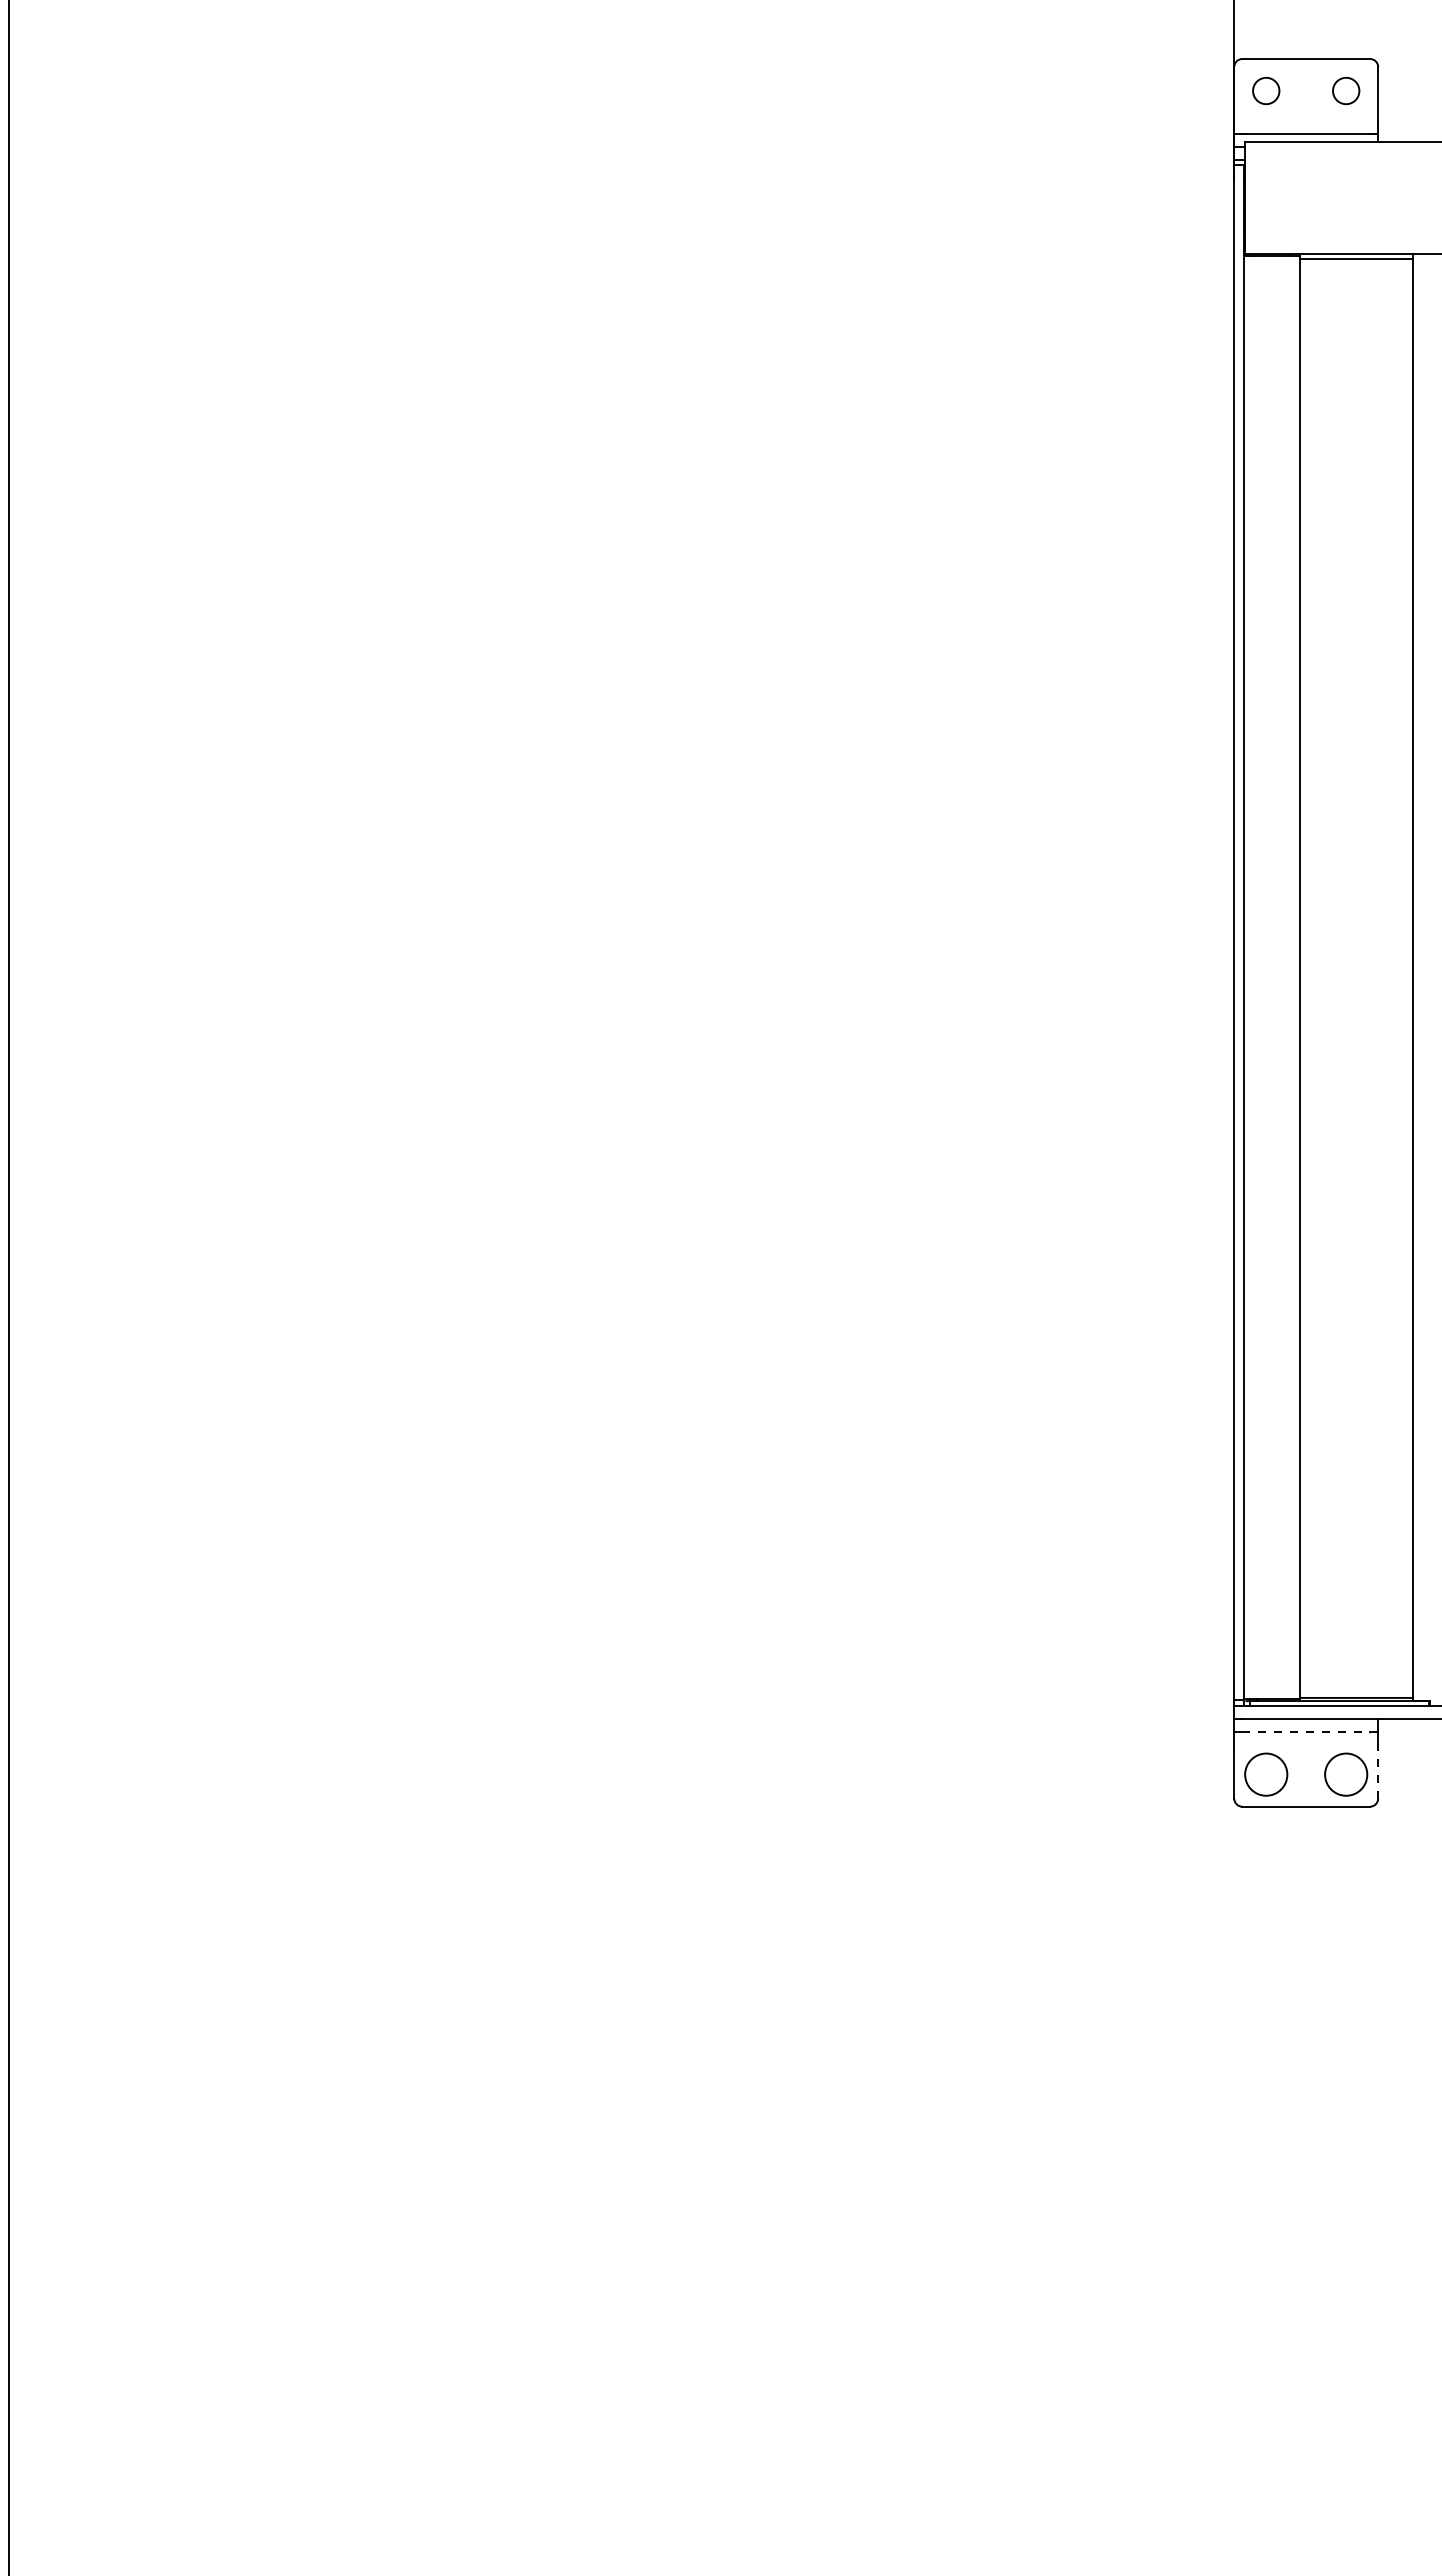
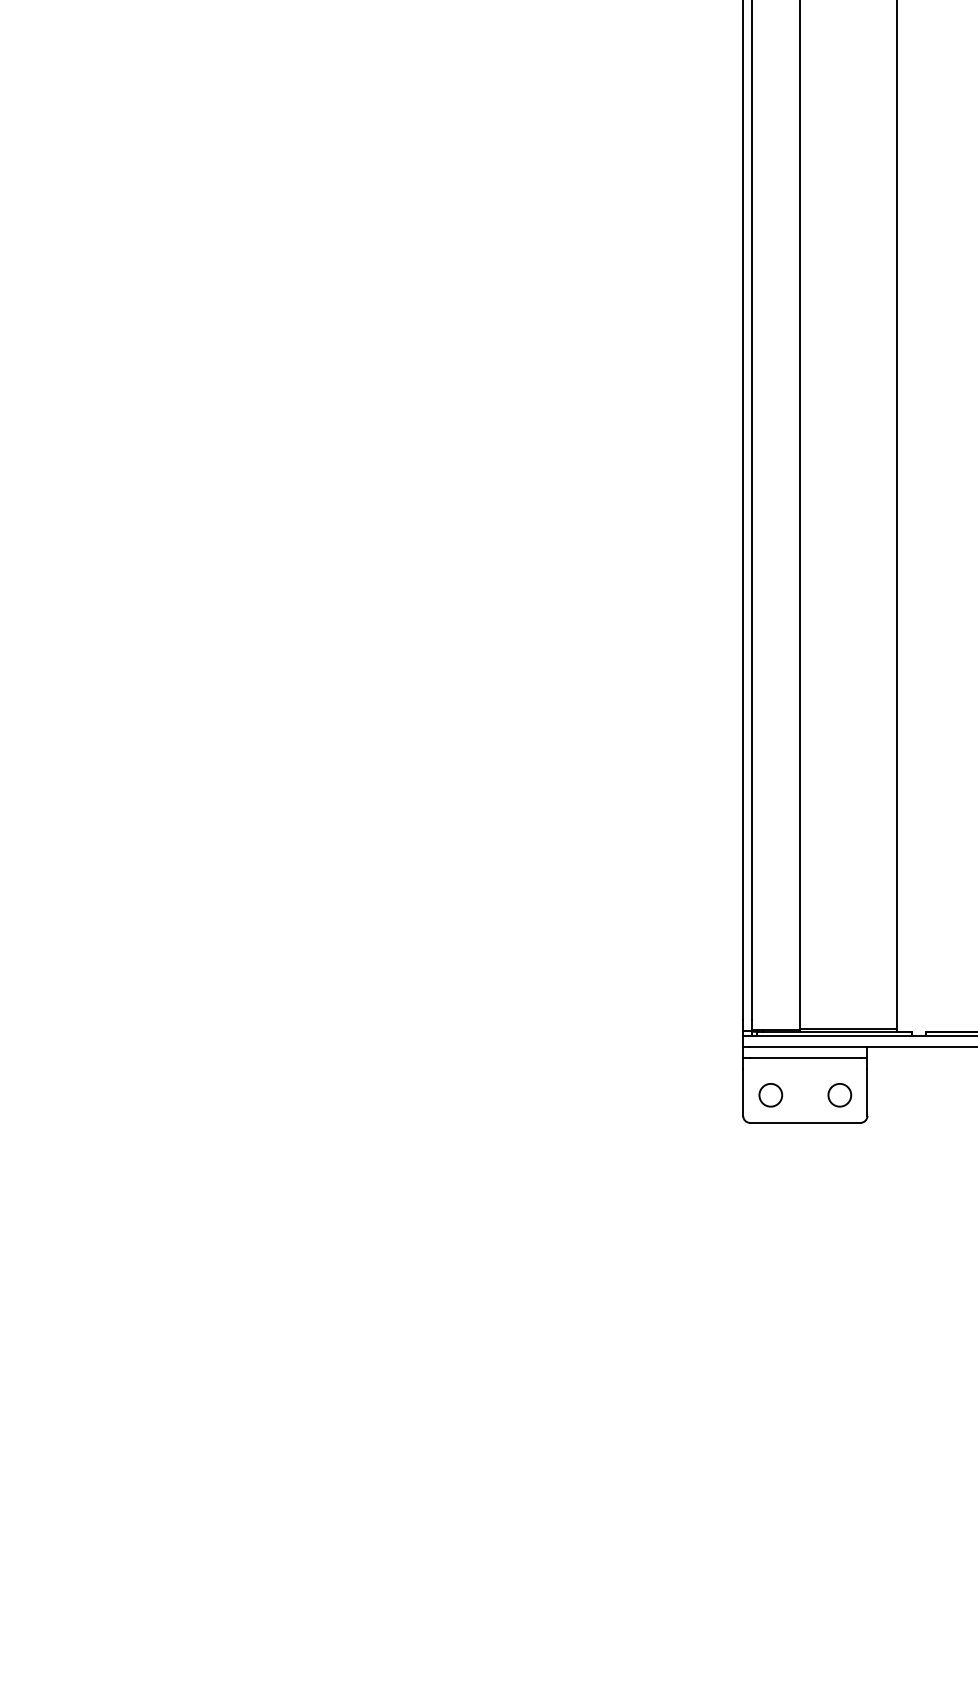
line: (1306, 1731) -> (805, 1057), dashed -> solid
line: (1378, 1770) -> (867, 1091), dashed -> solid
circle: (1266, 1774) -> (771, 1095), size x0.62
circle: (1346, 1774) -> (840, 1095), size x0.62

